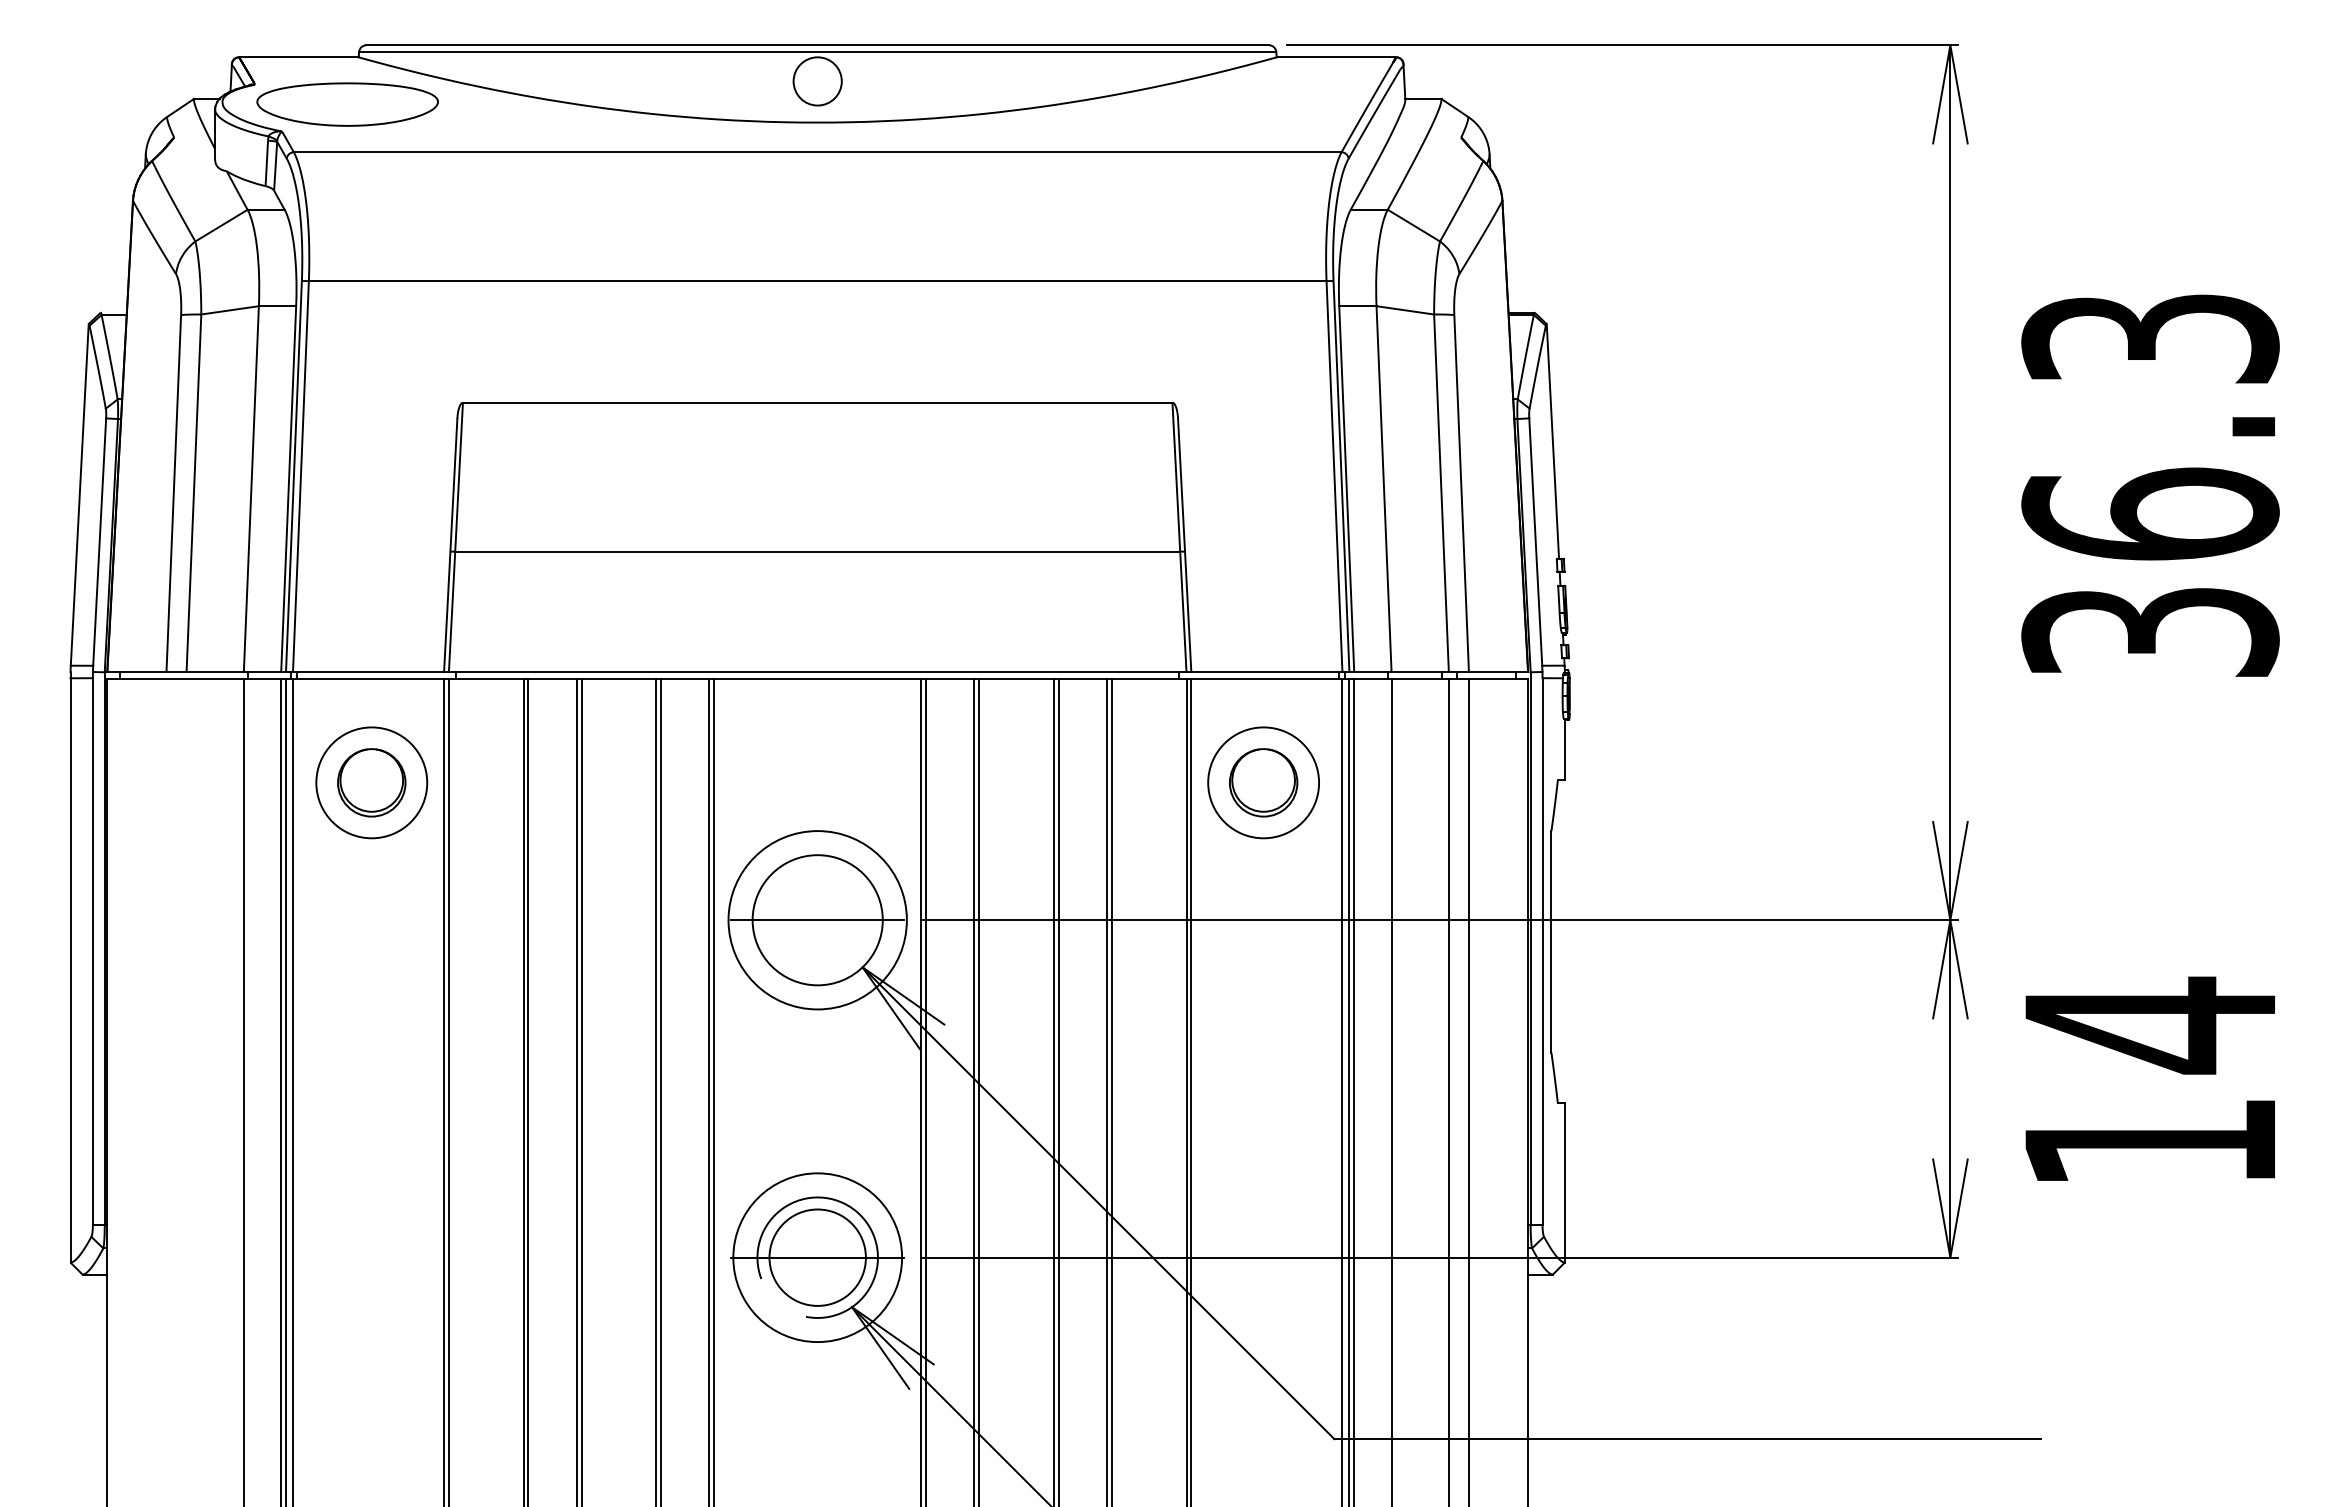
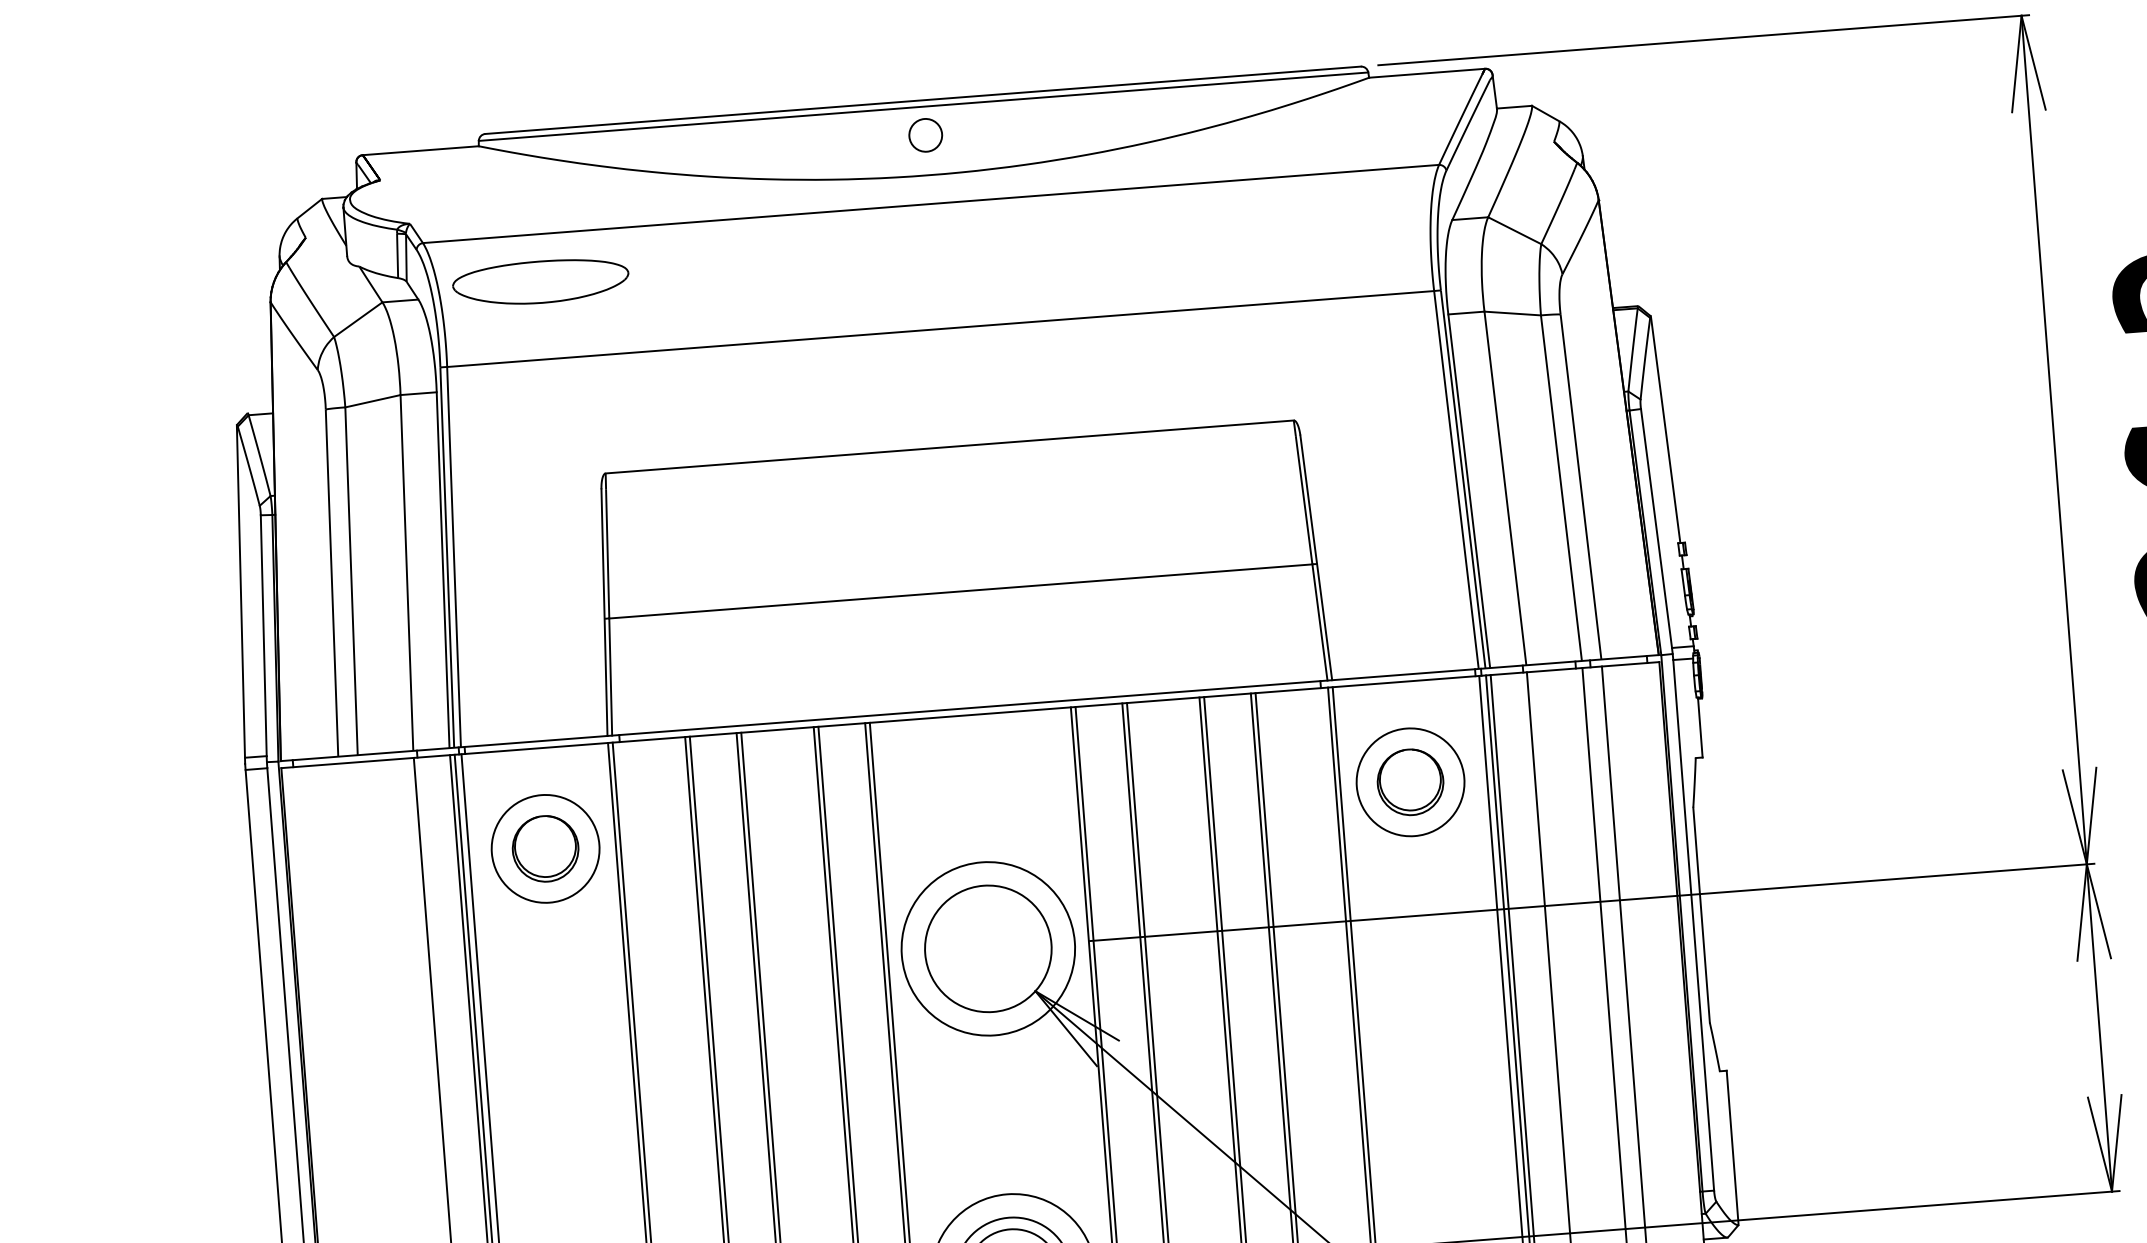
circle: (817, 81) -> (925, 135), size x0.7
part: (347, 104) -> (540, 282), moved
line: (817, 920) -> (988, 949), removed

